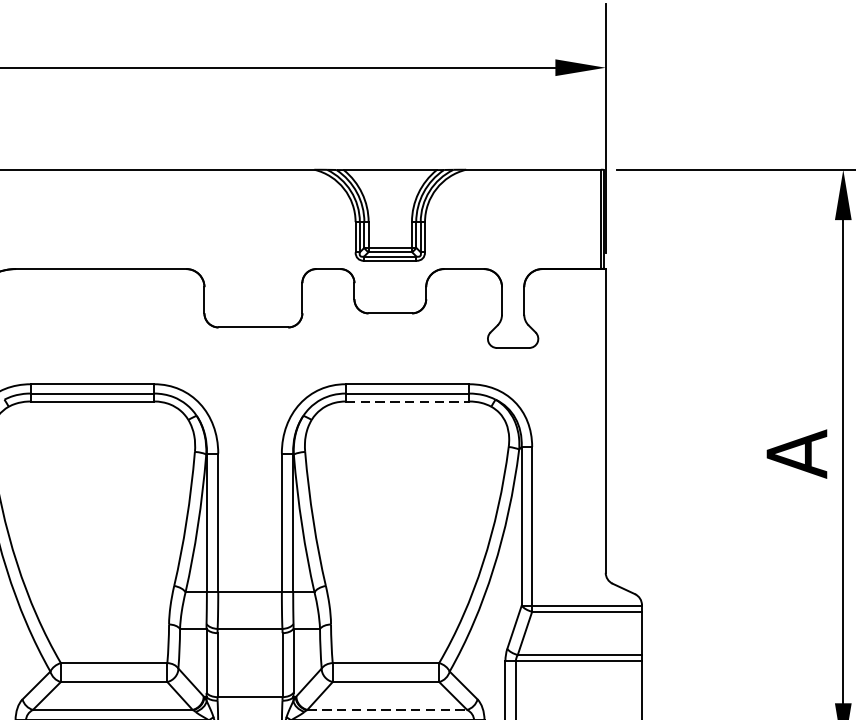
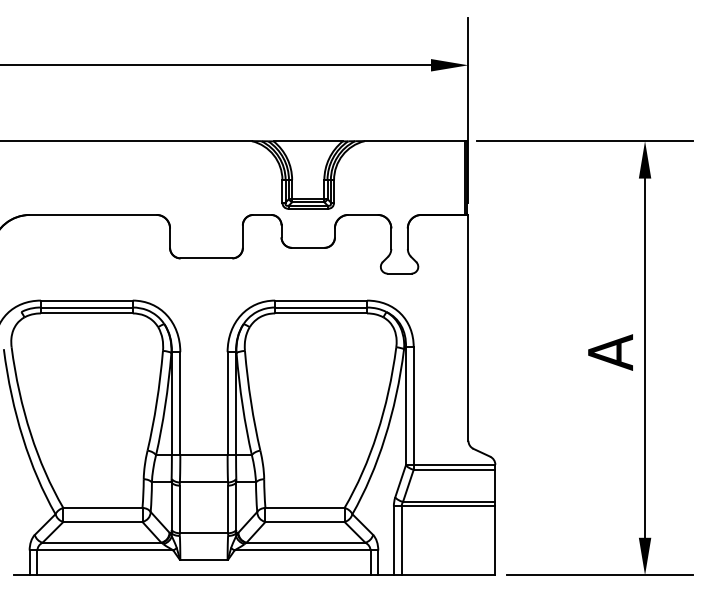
line: (408, 401) -> (321, 313), dashed -> solid
line: (387, 709) -> (306, 542), dashed -> solid

